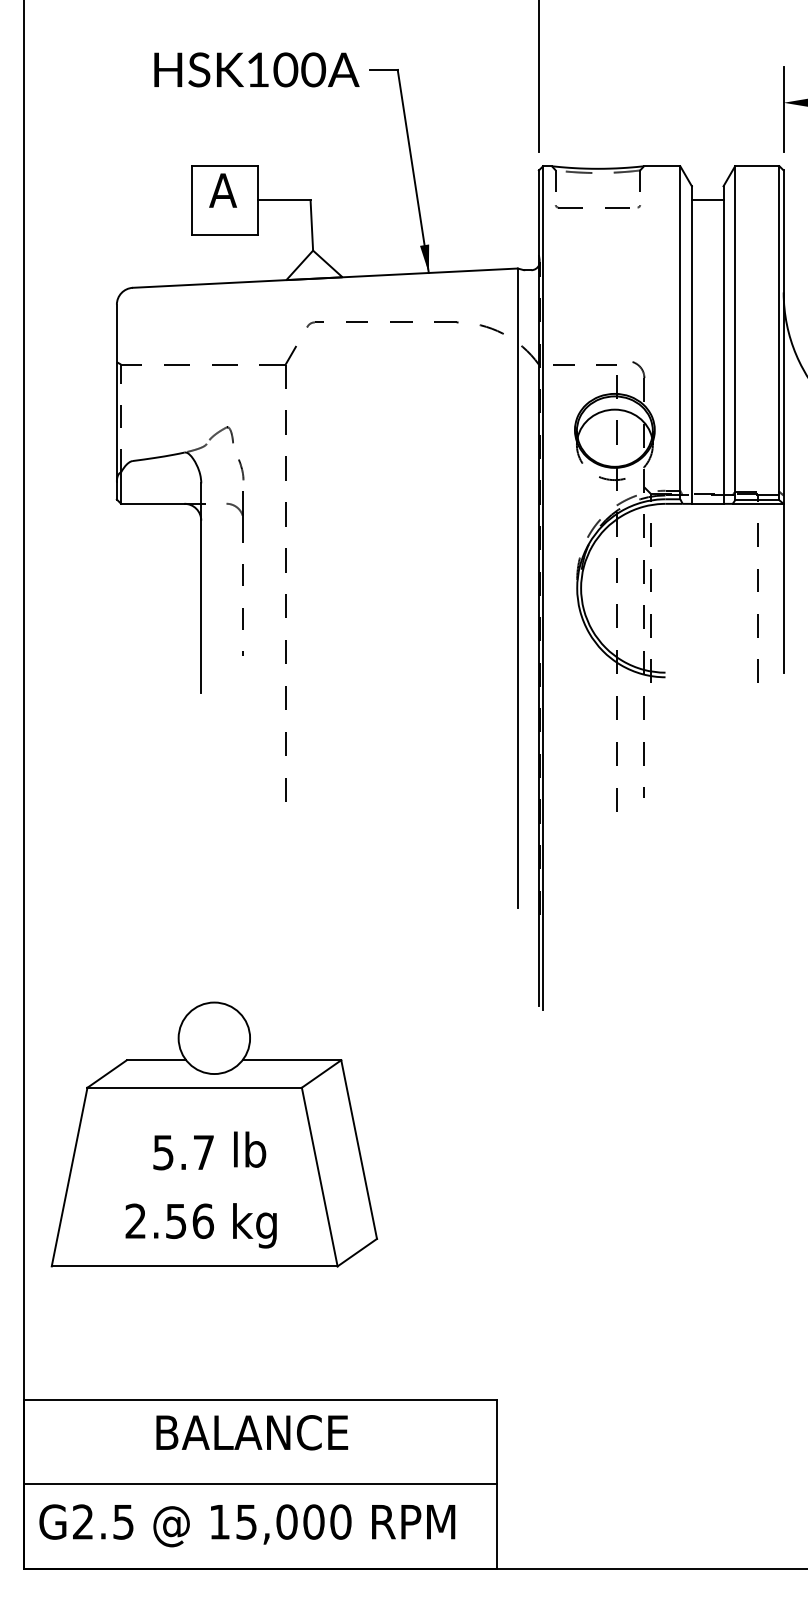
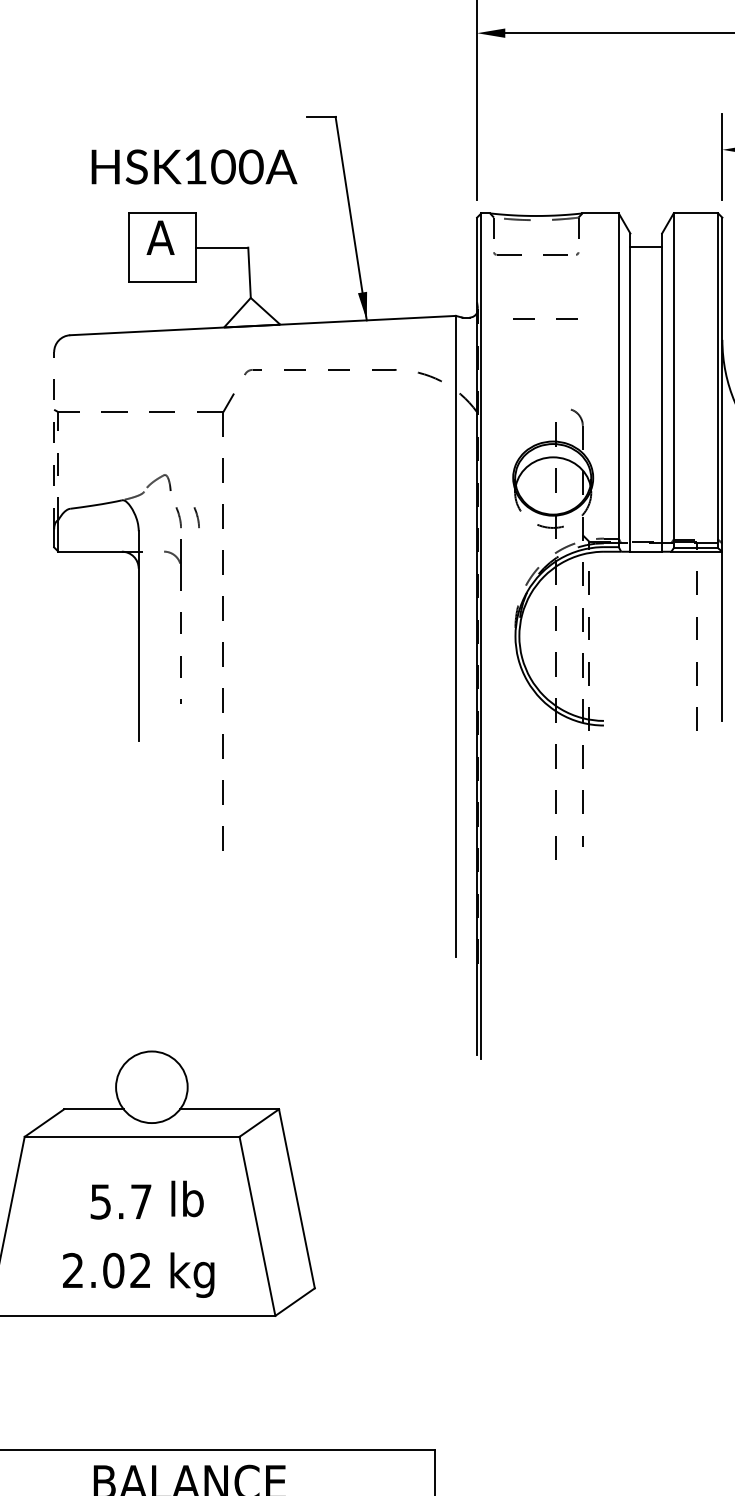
text: (256, 69) -> (194, 166), moved
line: (574, 364) -> (534, 318), moved
line: (116, 392) -> (53, 440), solid -> dashed
line: (259, 469) -> (197, 517), added
text: (189, 1221) -> (126, 1270), 2.56 -> 2.02

